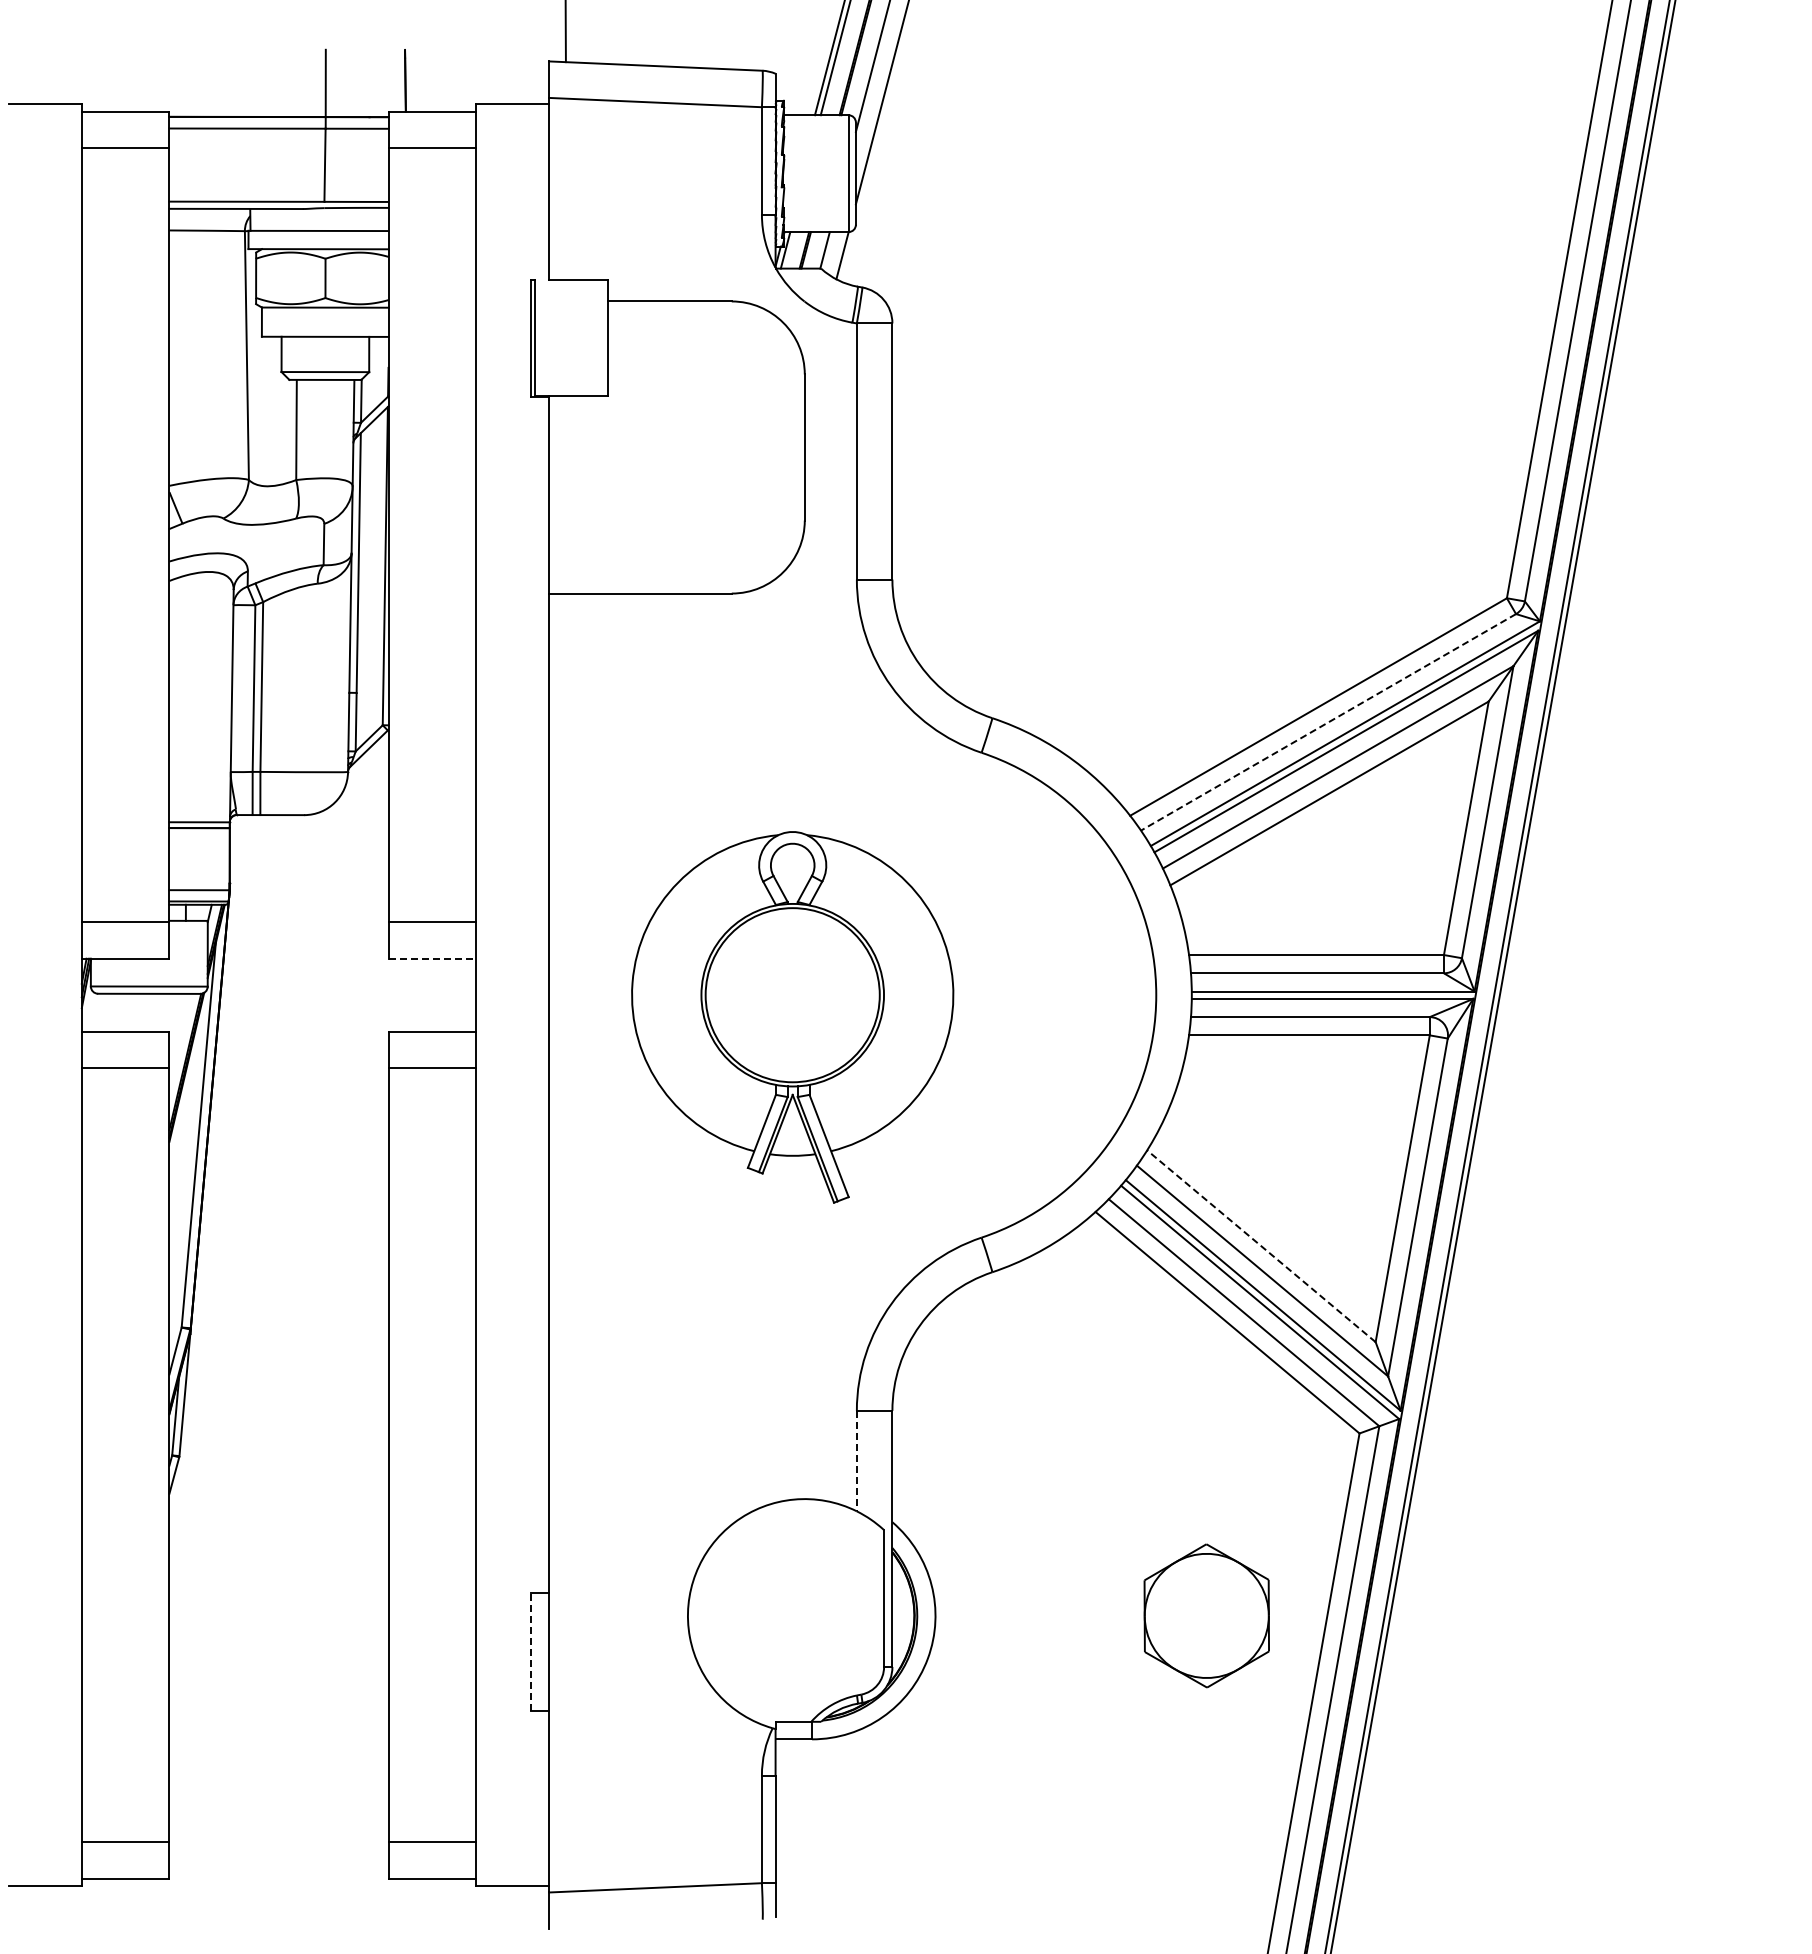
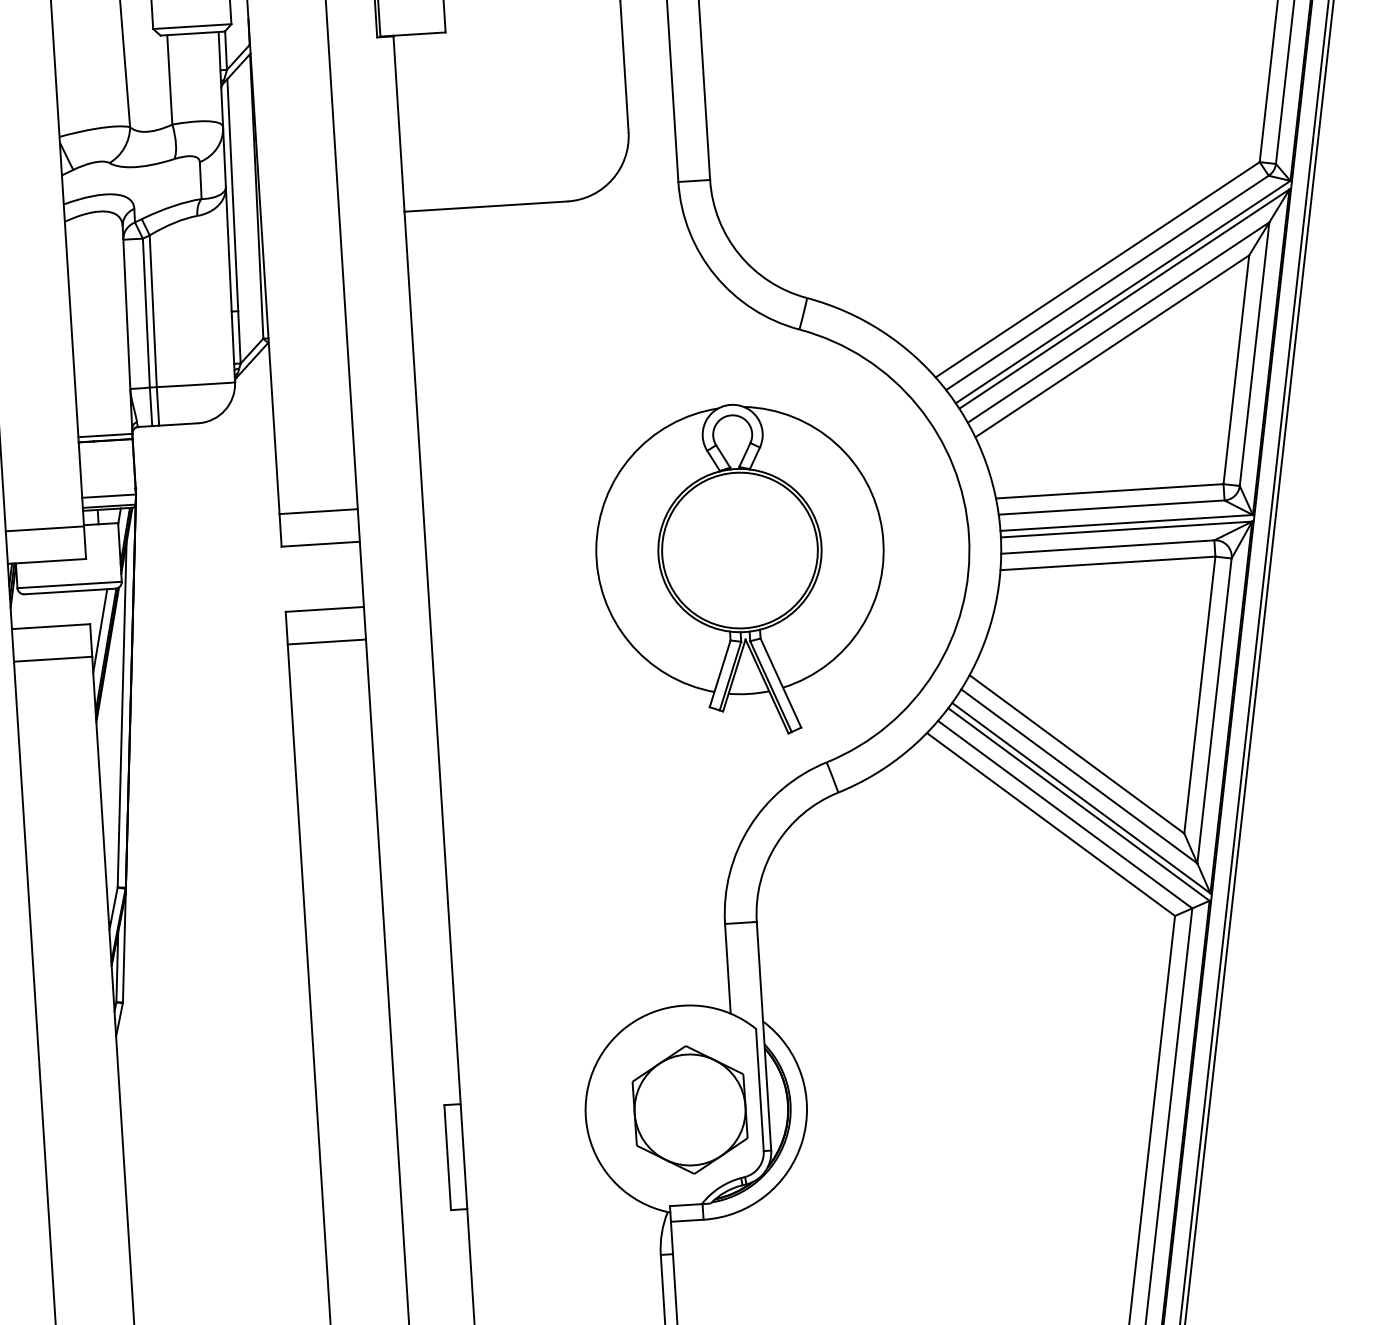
line: (1328, 722) -> (1107, 283), dashed -> solid
line: (432, 958) -> (320, 544), dashed -> solid
part: (792, 1017) -> (741, 570), moved
line: (180, 1039) -> (100, 630), added
line: (1261, 1245) -> (1076, 753), dashed -> solid
line: (856, 1461) -> (727, 969), dashed -> solid
part: (1206, 1615) -> (689, 1109), moved
line: (530, 1652) -> (447, 1158), dashed -> solid

